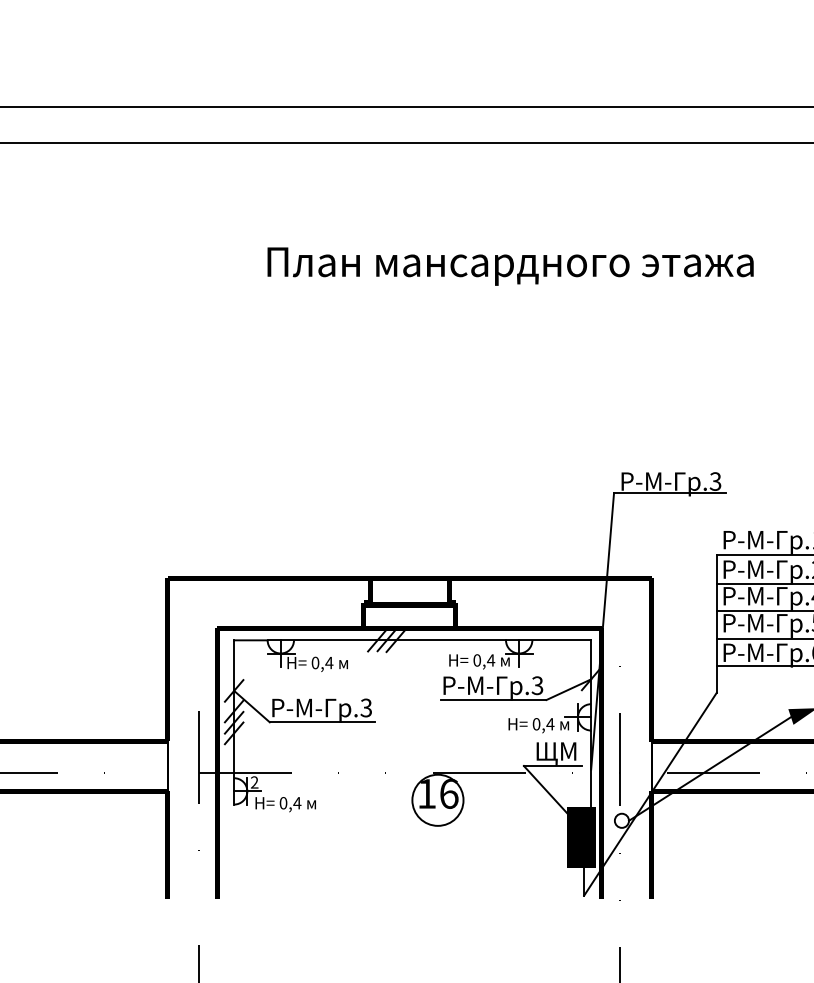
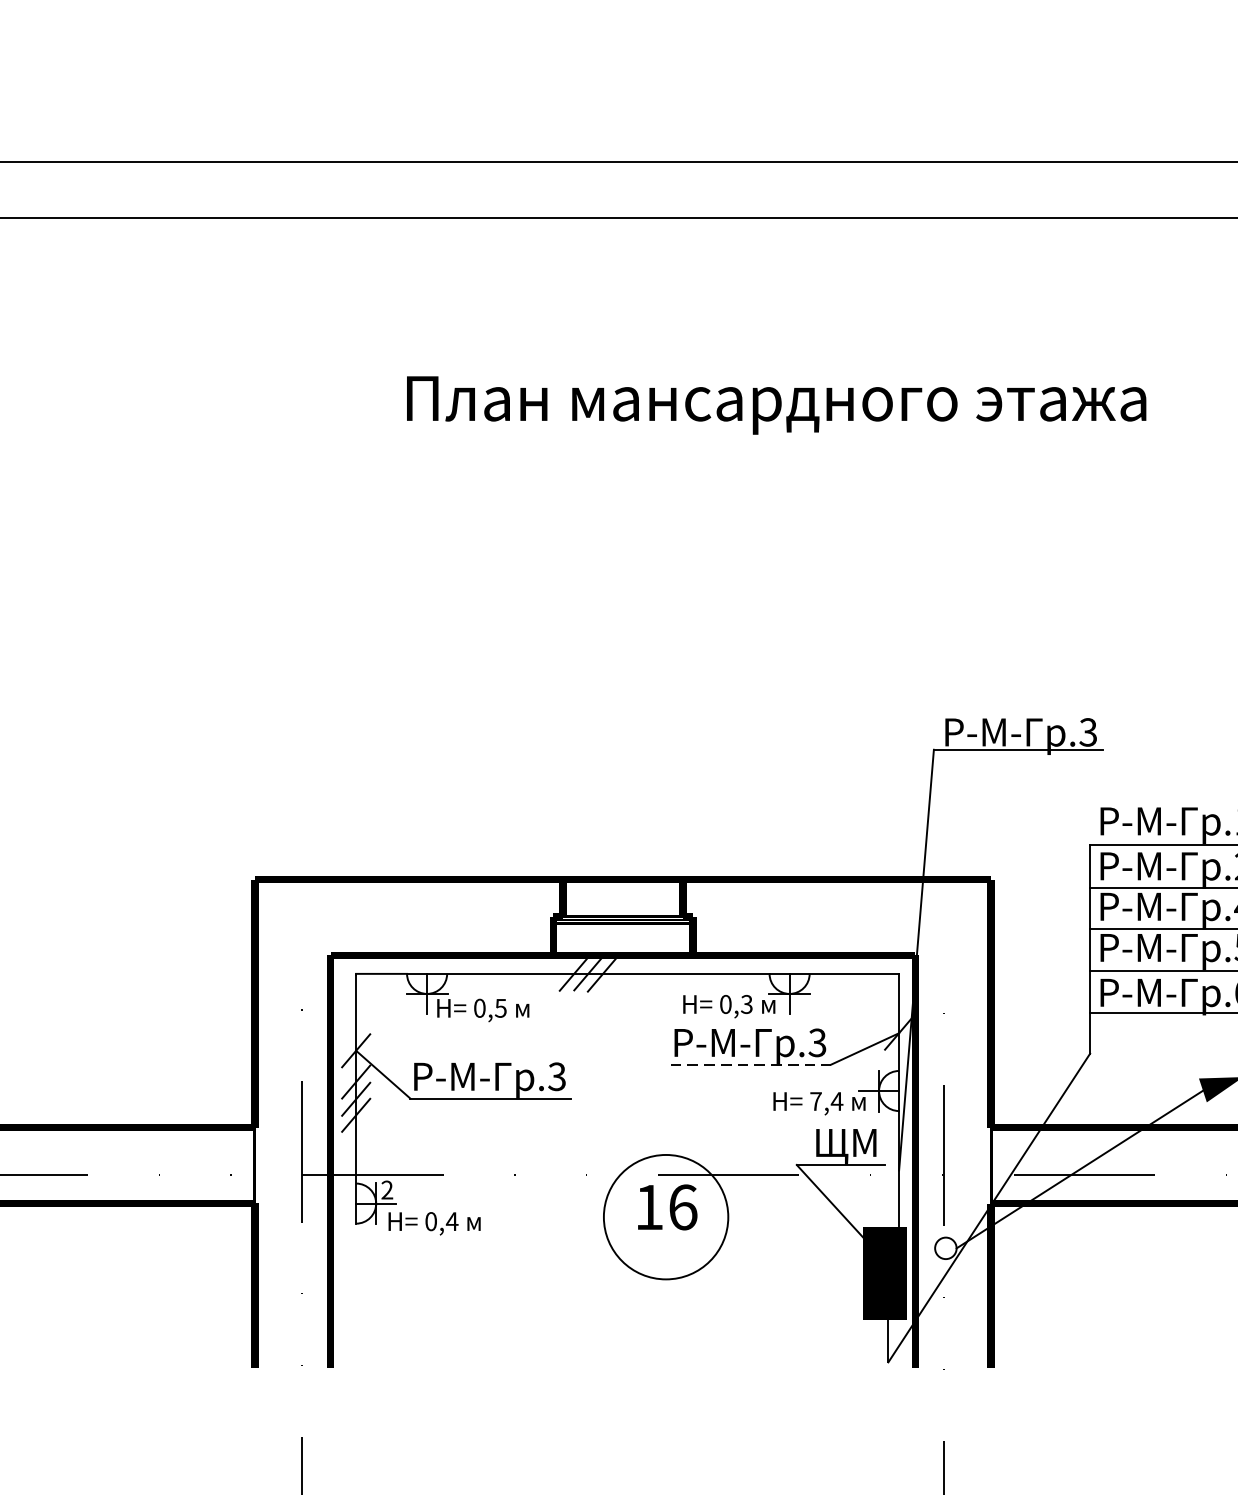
text: (491, 660) -> (747, 1004), 0,4 -> 0,3
text: (329, 663) -> (501, 1009), 0,4 -> 0,5
line: (493, 700) -> (750, 1065), solid -> dashed
text: (536, 724) -> (815, 1101), 0,4 -> 7,4
circle: (437, 799) -> (665, 1215), size x1.6

